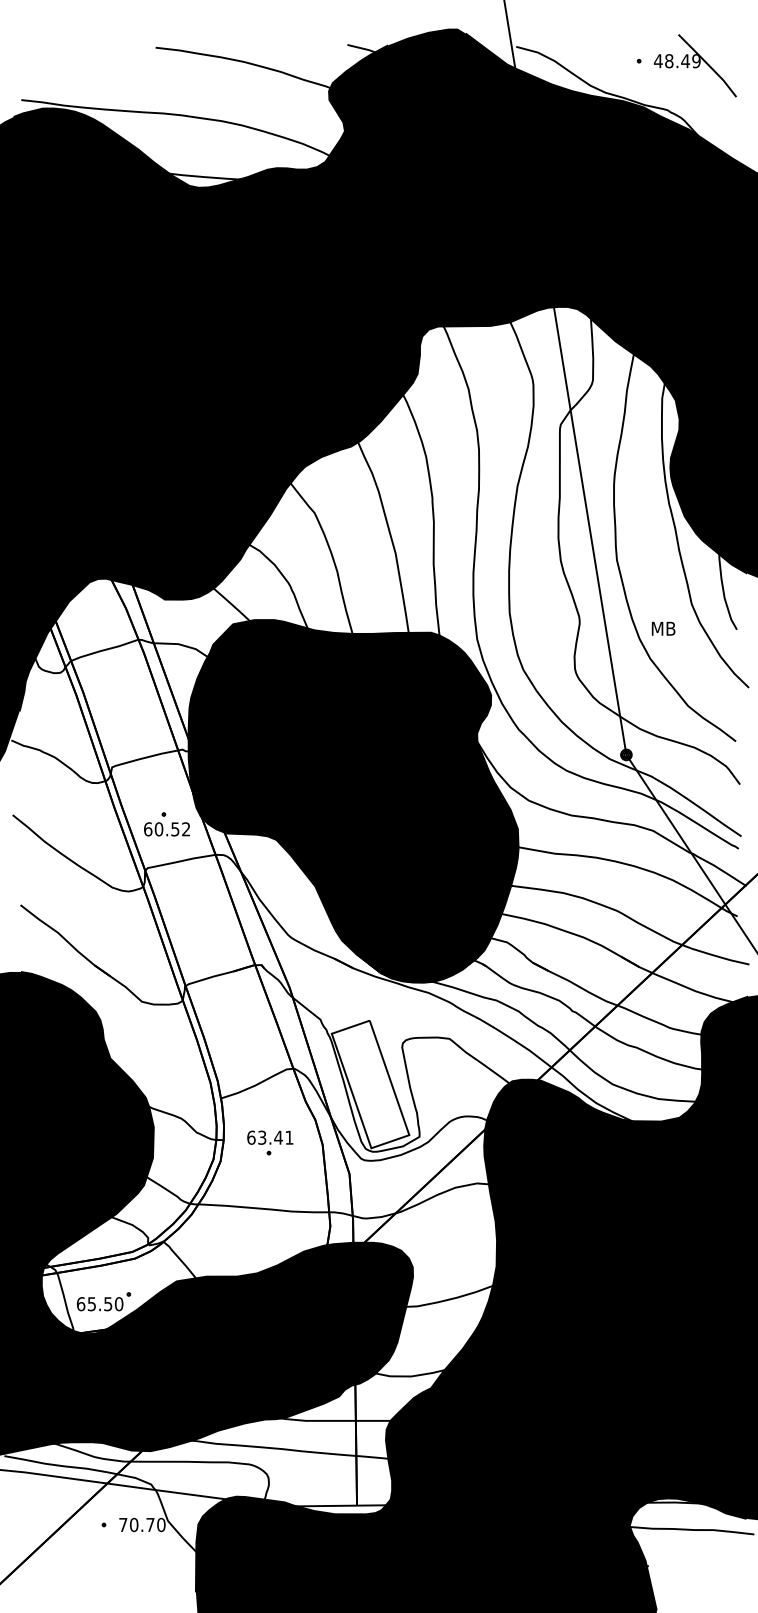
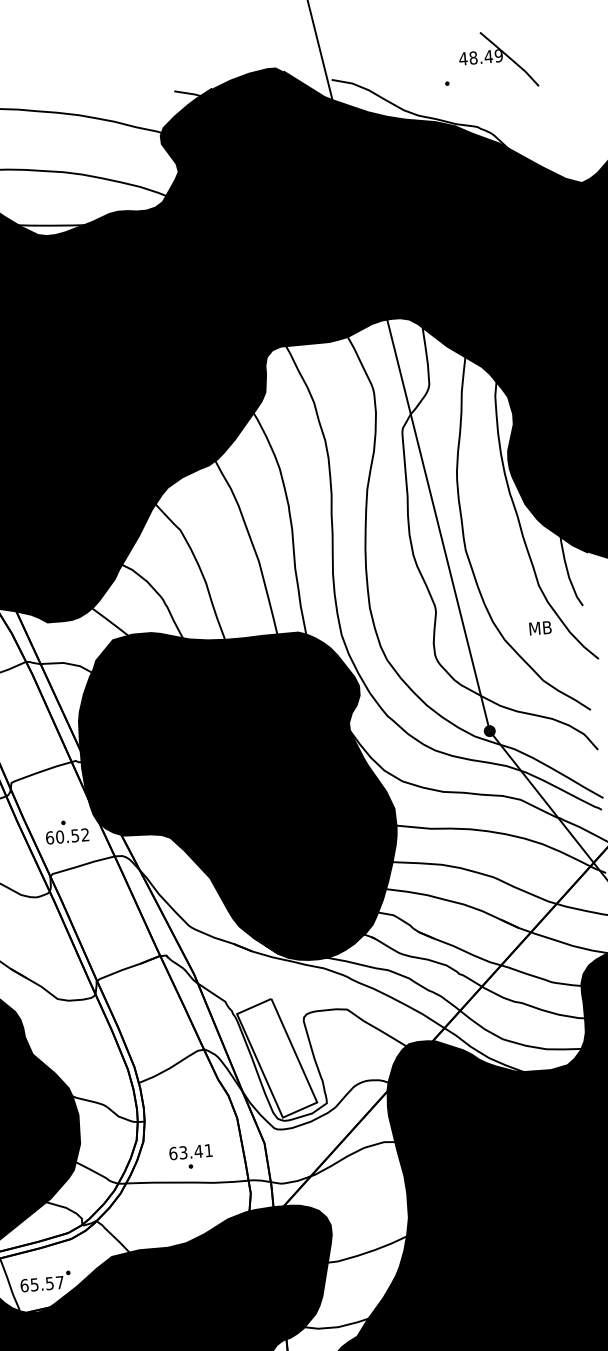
part: (694, 65) -> (497, 60), moved
text: (663, 628) -> (540, 627), moved
part: (270, 1142) -> (191, 1156), moved
text: (118, 1304) -> (59, 1283), 65.50 -> 65.57

